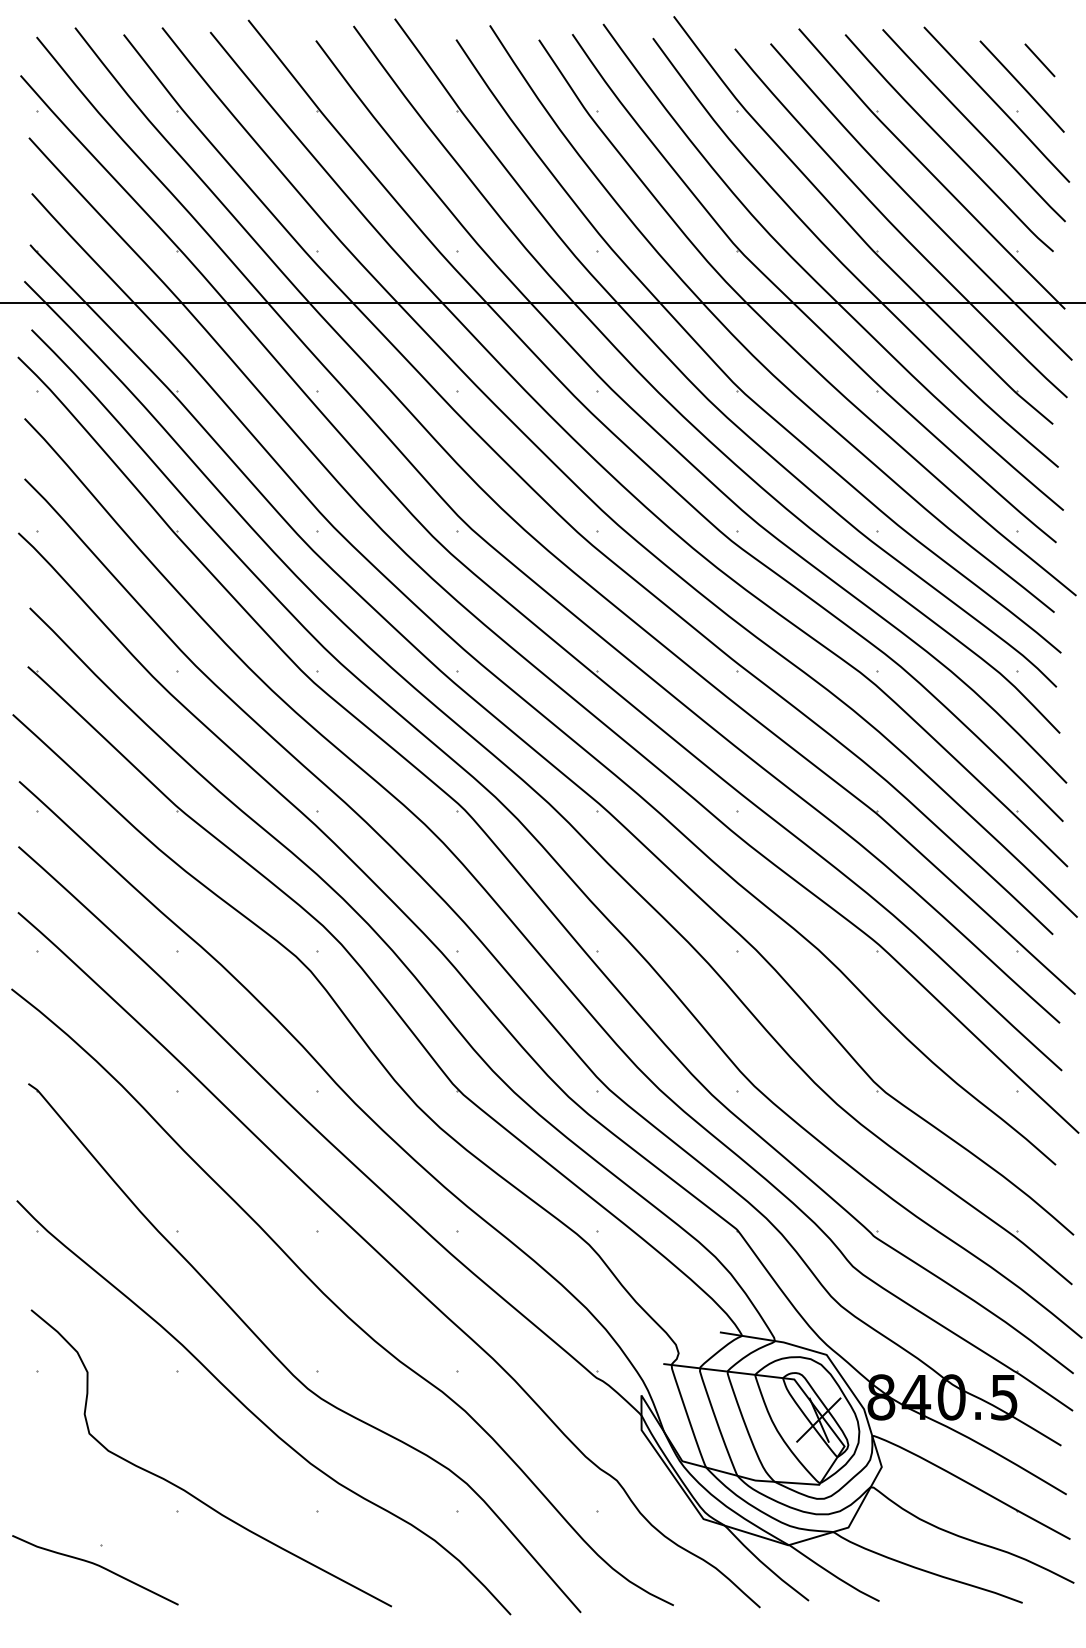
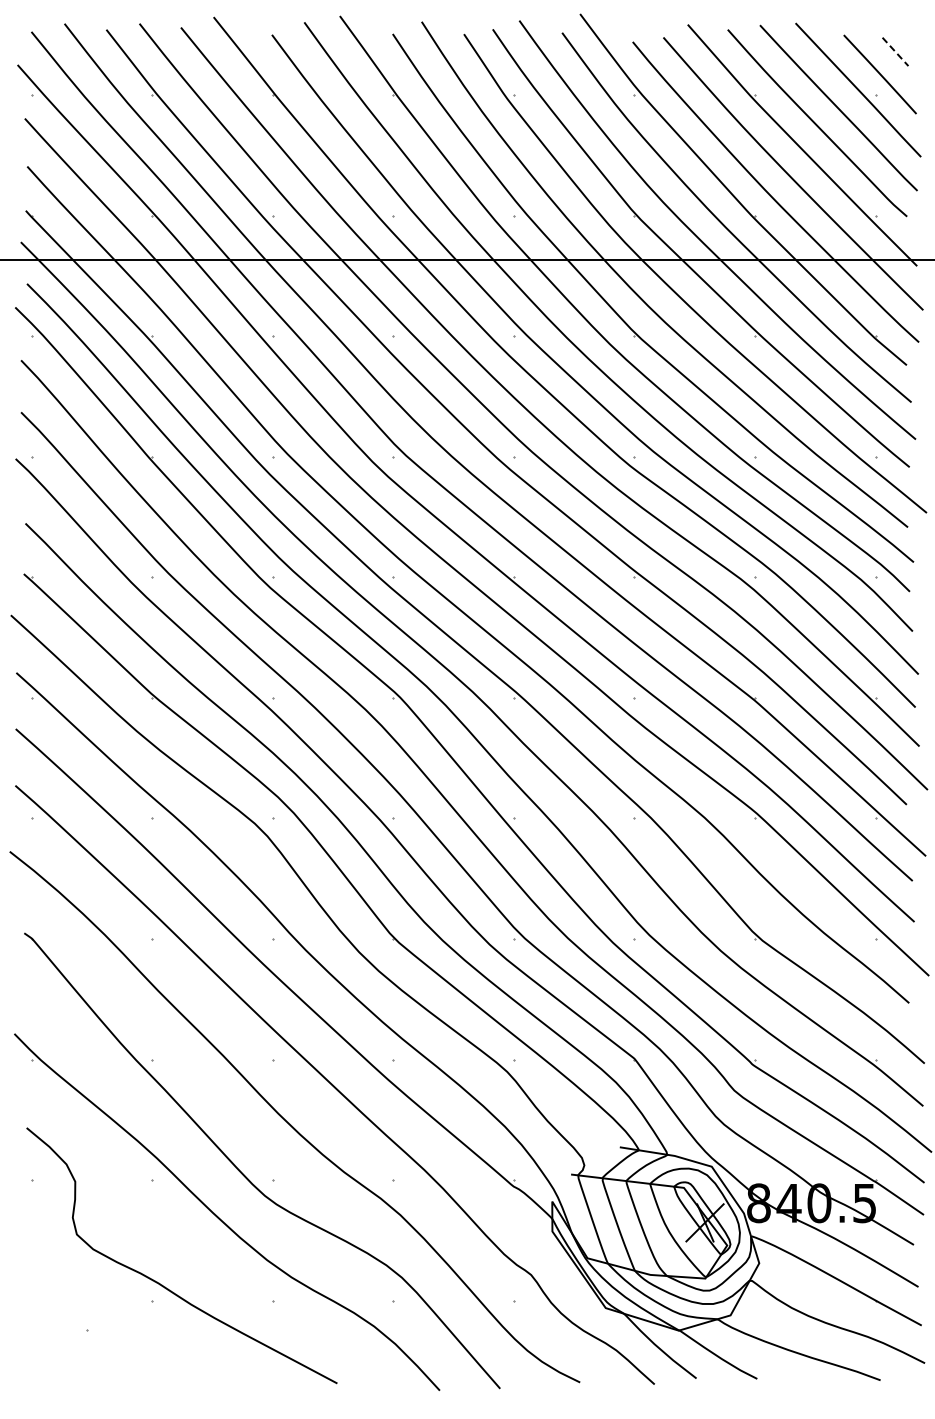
line: (1039, 61) -> (895, 52), solid -> dashed
curve: (95, 1566) -> (82, 1348), removed

